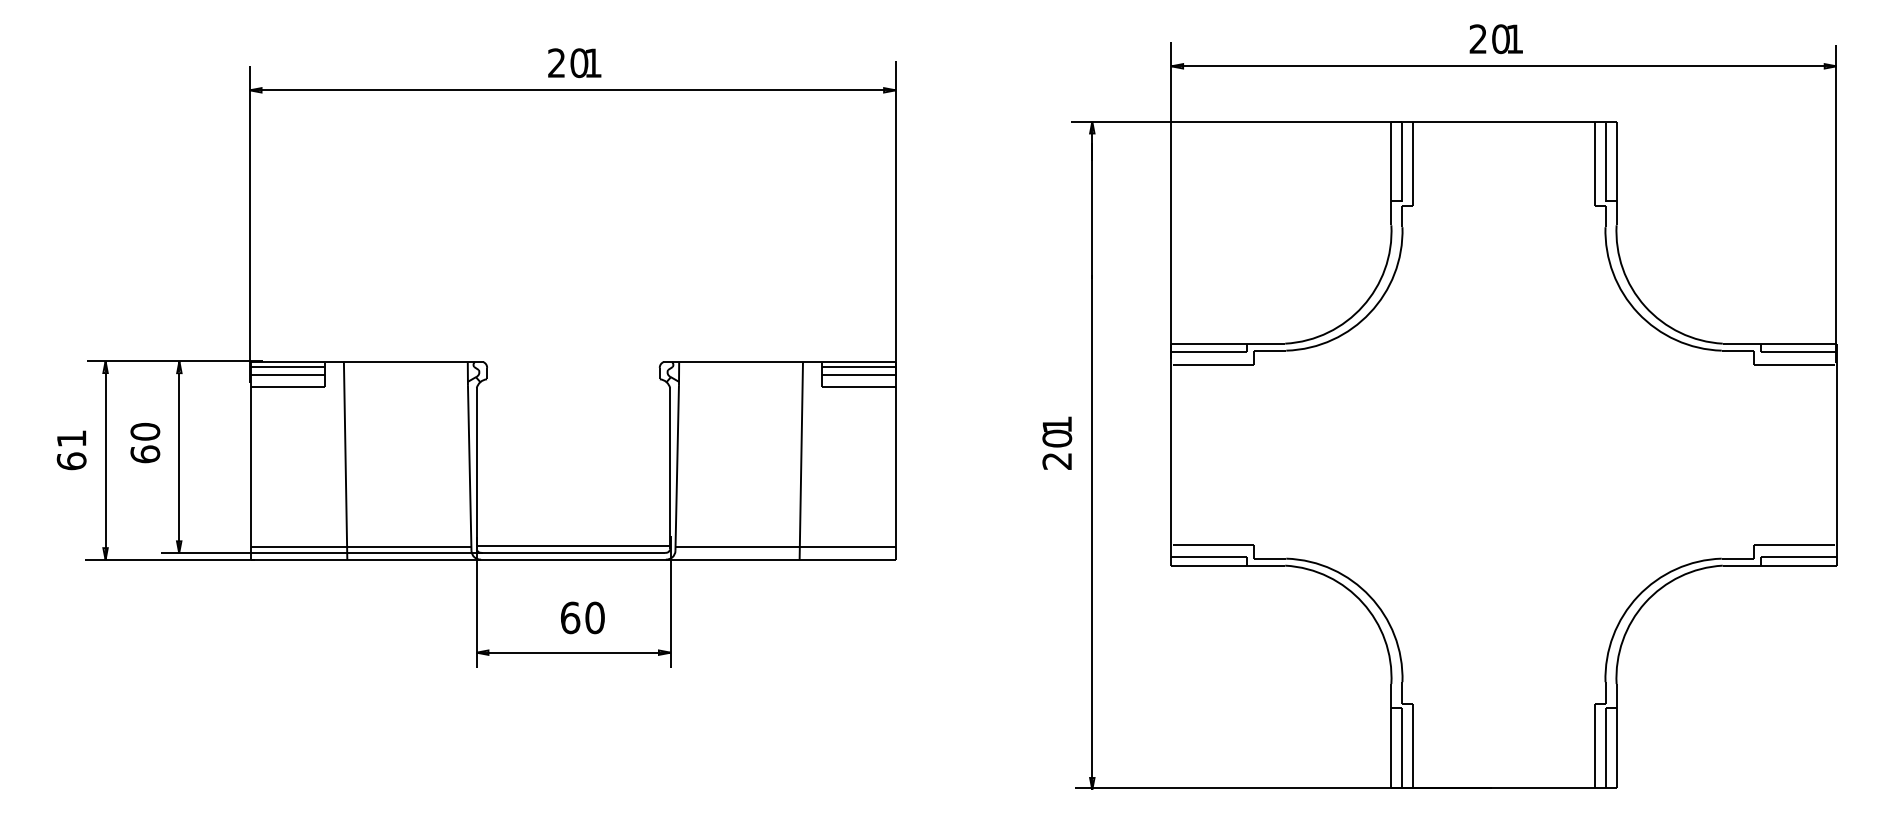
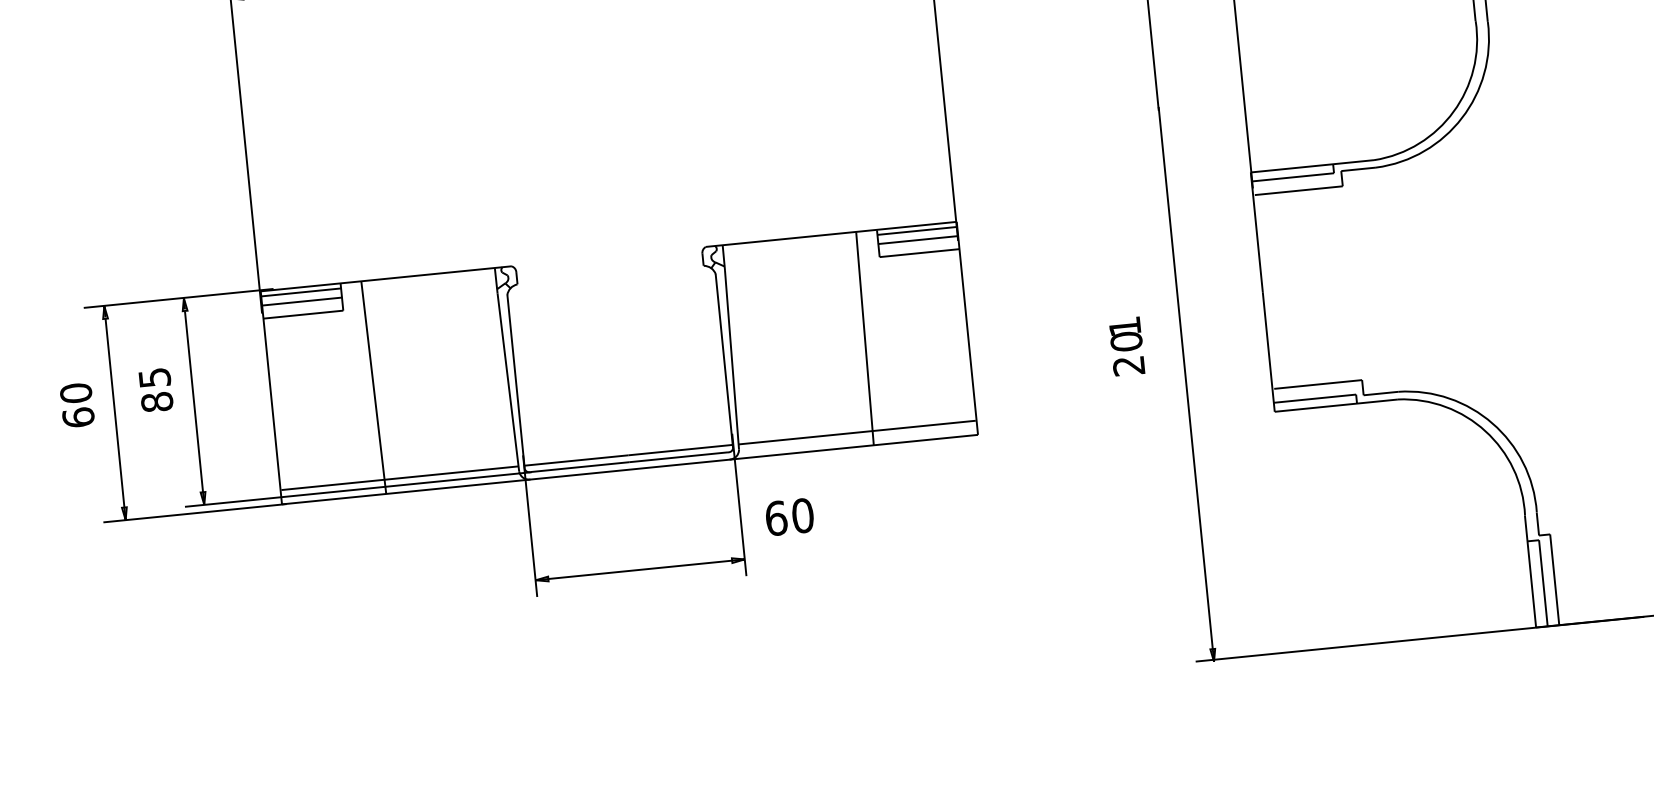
text: (71, 438) -> (75, 392), 61 -> 60
text: (145, 442) -> (156, 389), 60 -> 85
text: (1057, 442) -> (1127, 345), moved
text: (582, 617) -> (789, 516), moved

